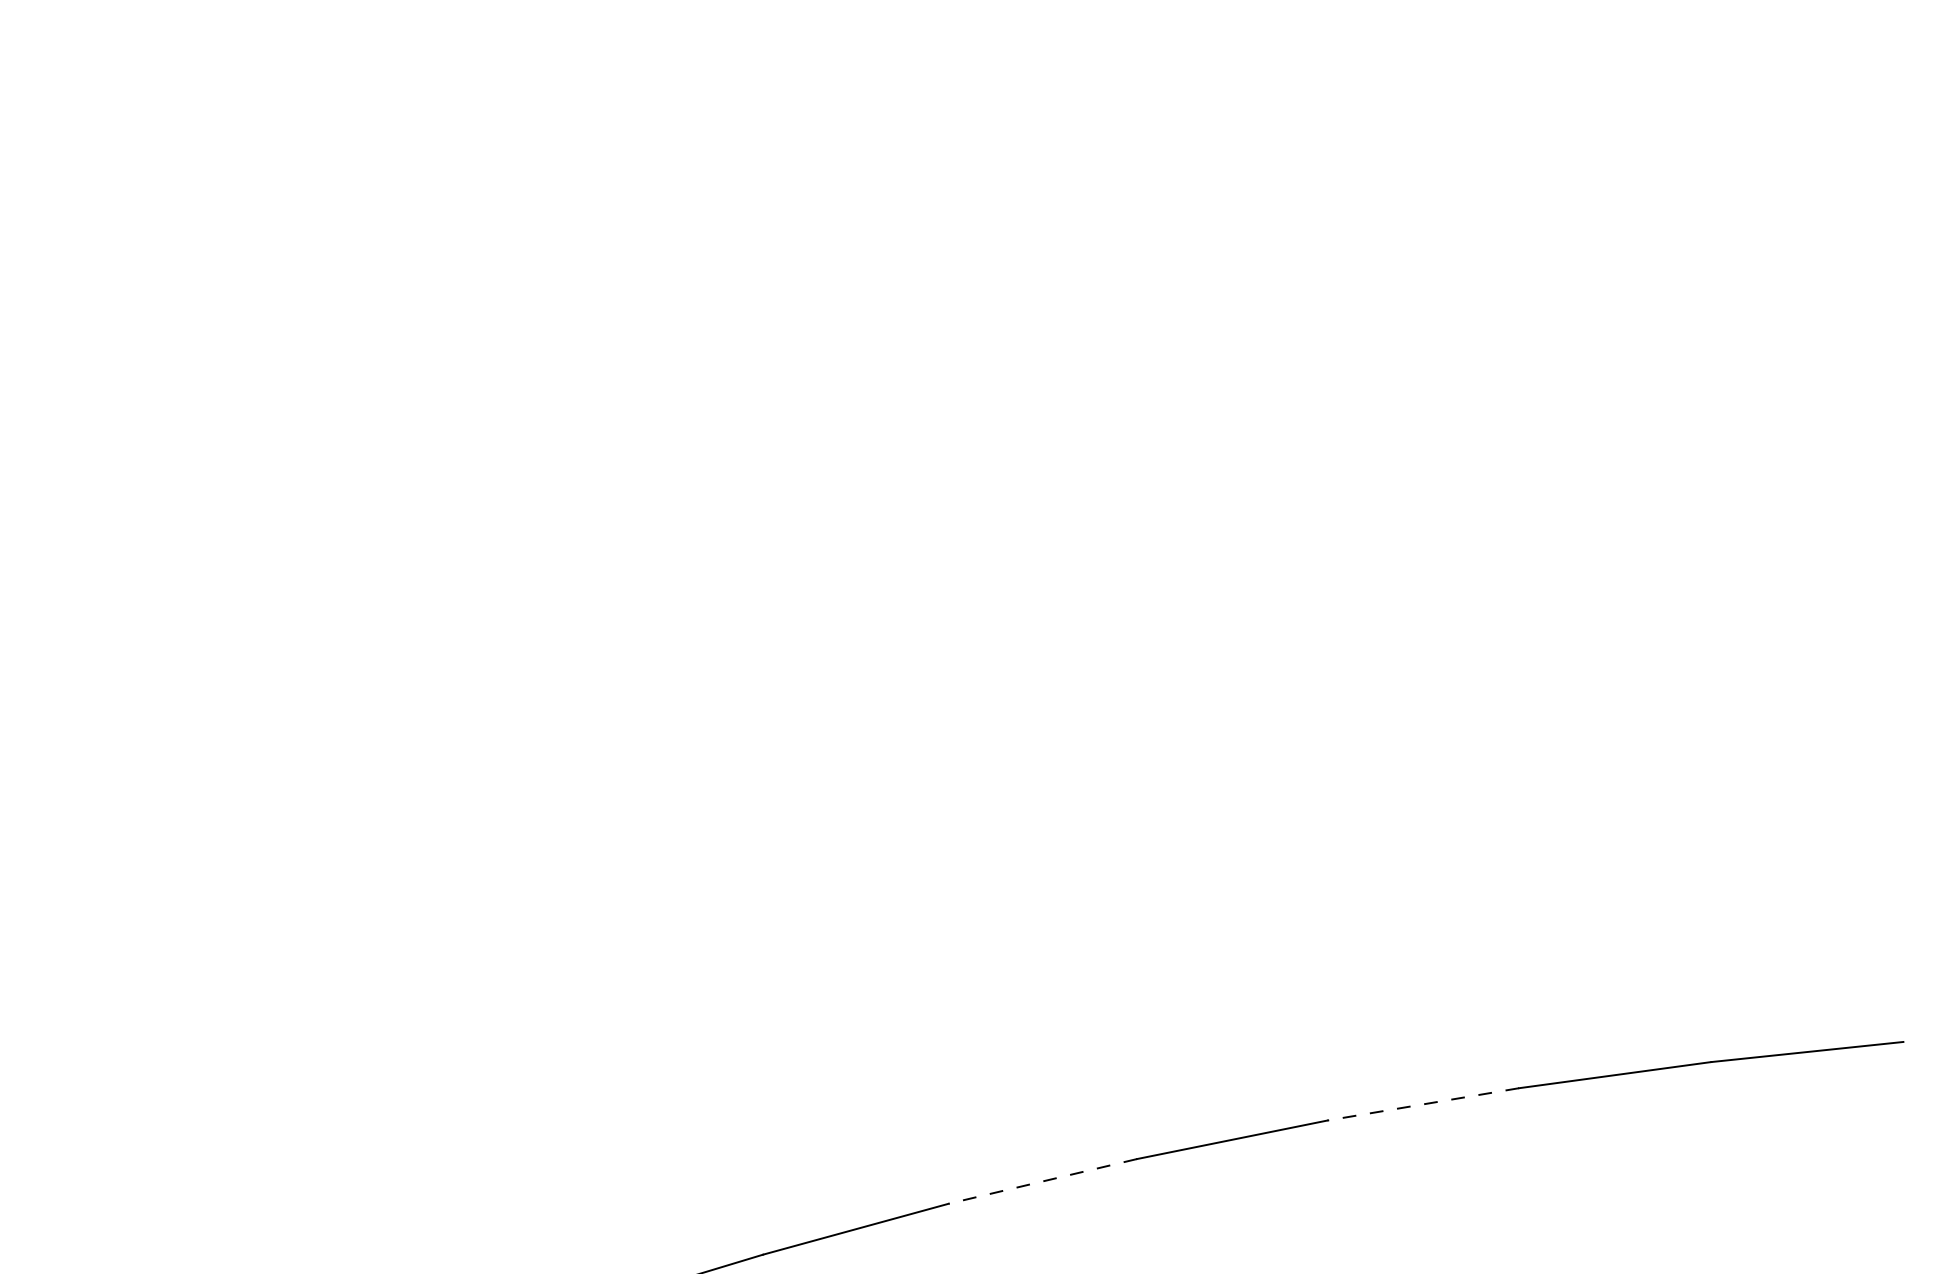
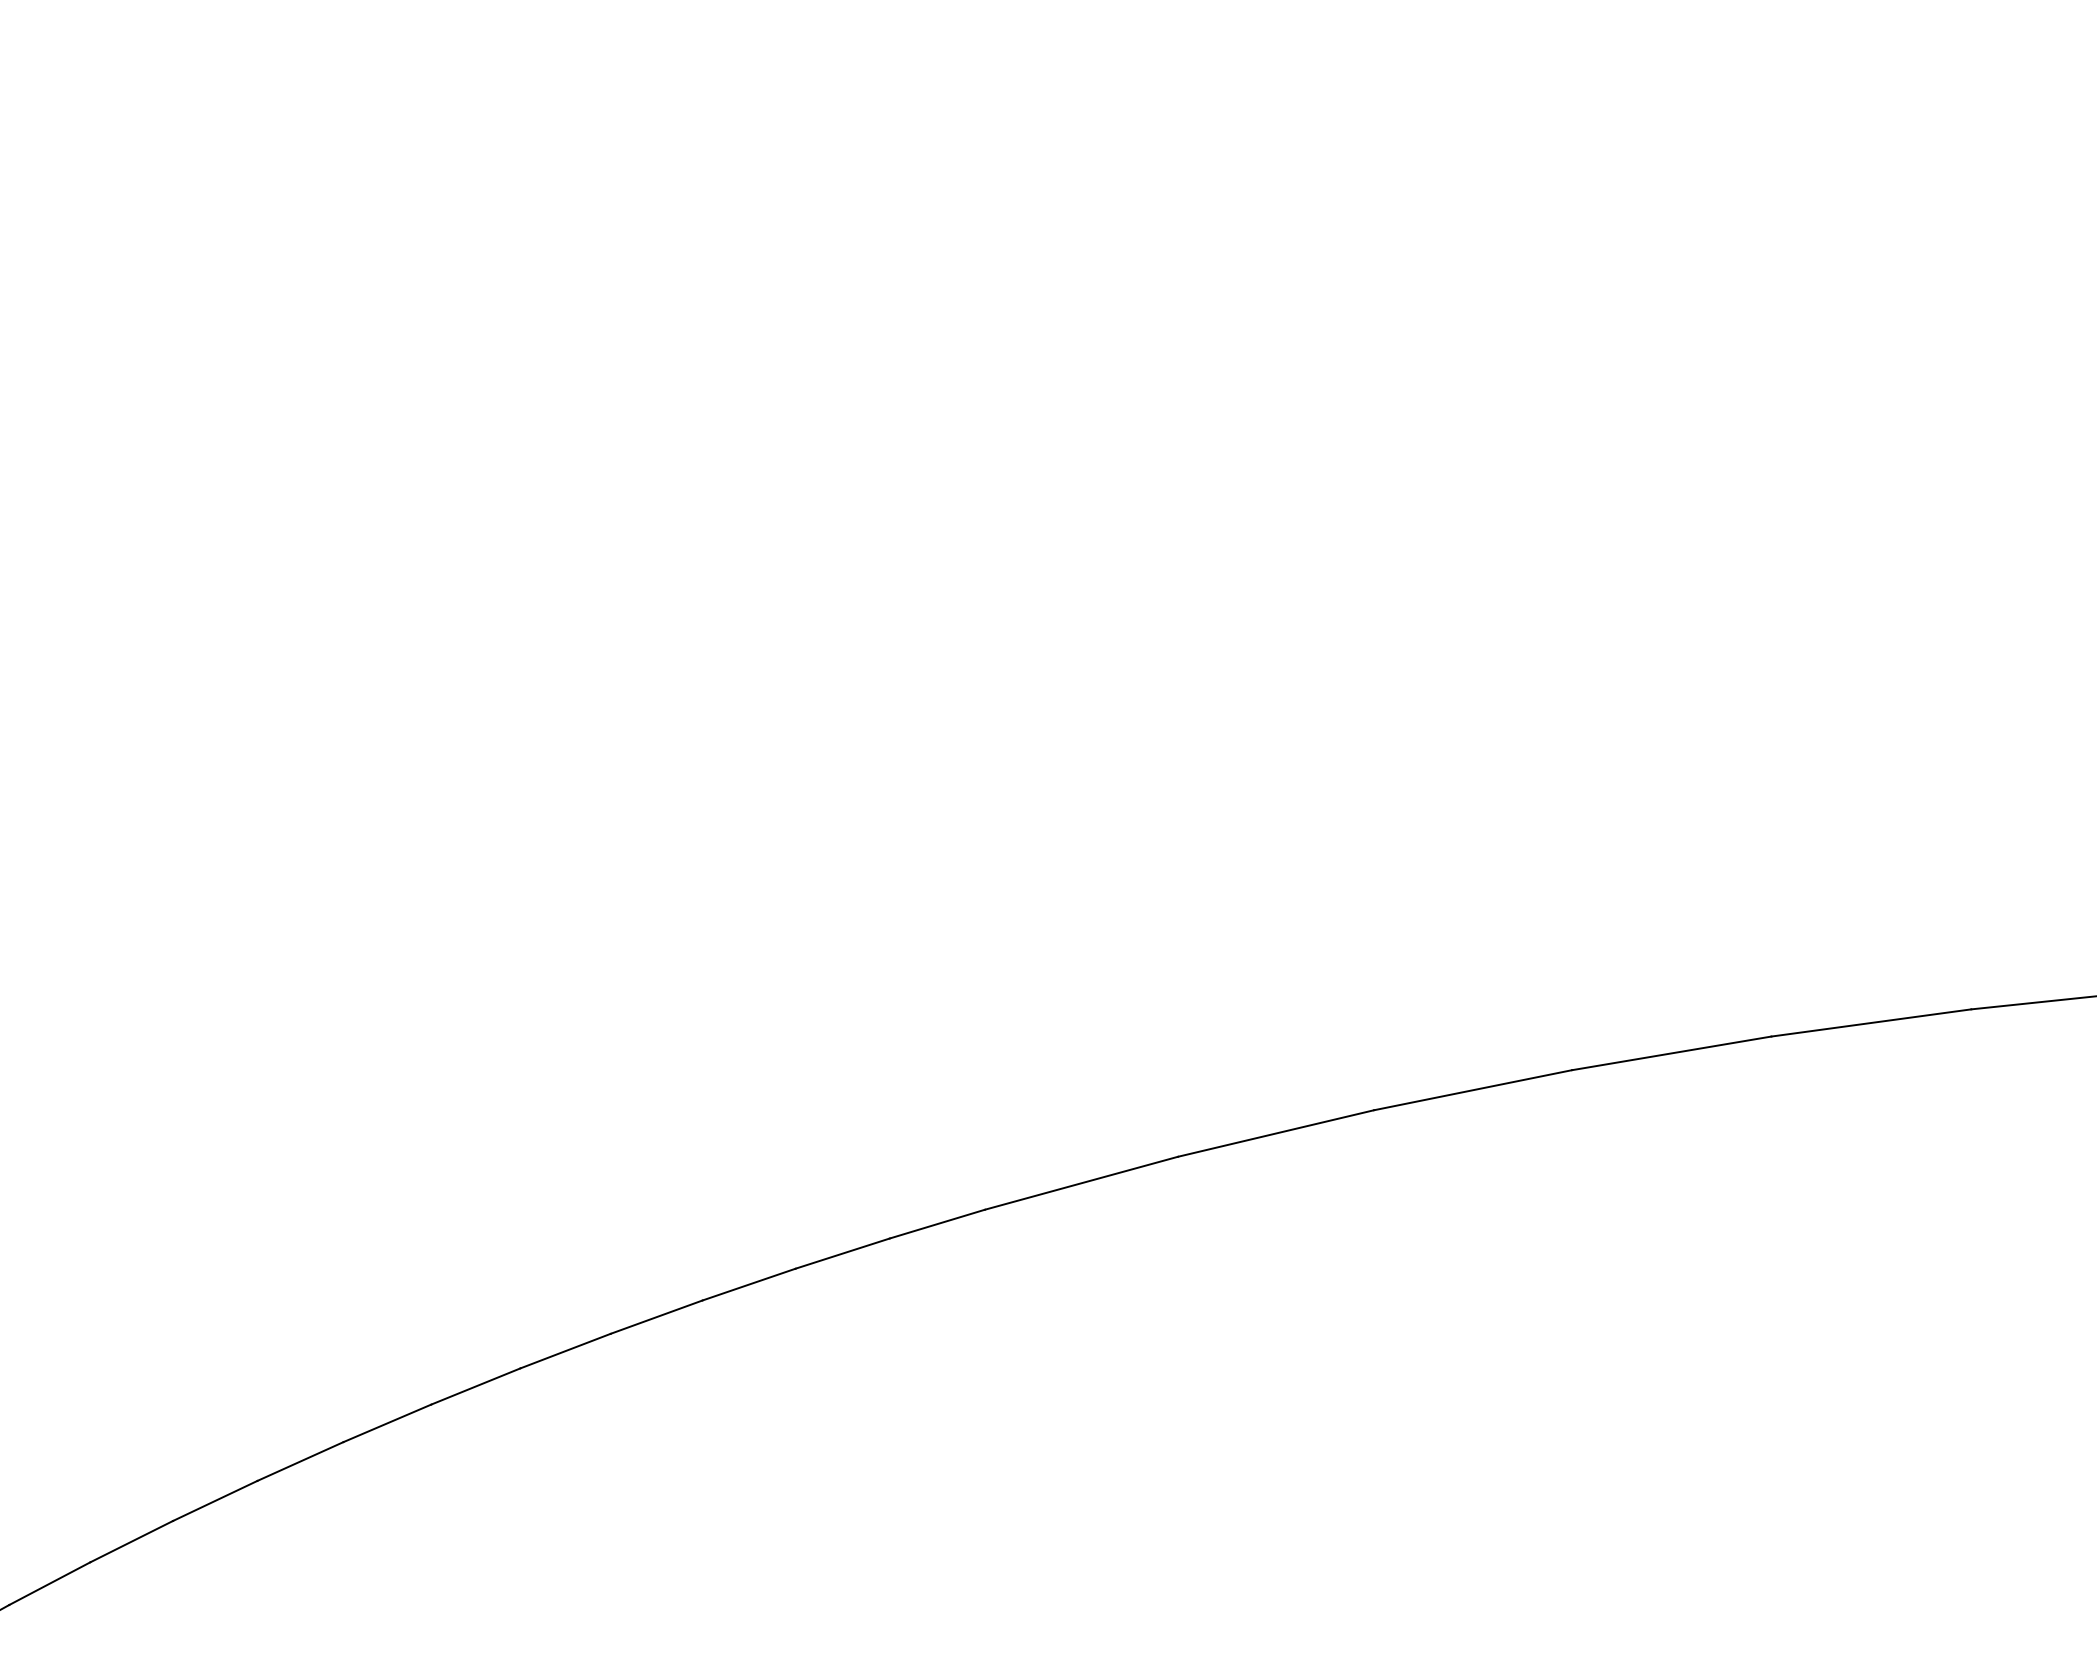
line: (1423, 1104) -> (1671, 1053), dashed -> solid
line: (1043, 1181) -> (1276, 1133), dashed -> solid

